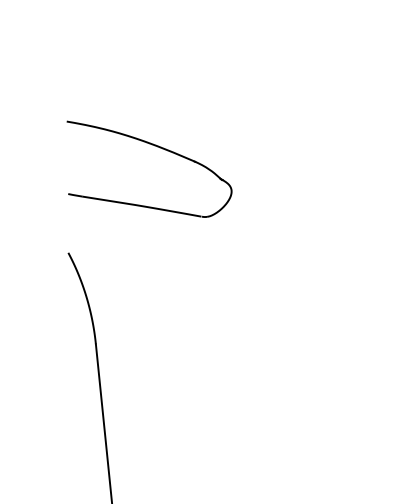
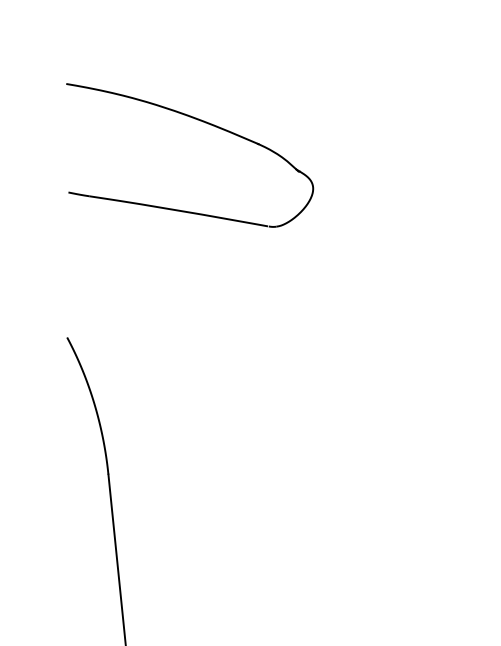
part: (157, 147) -> (202, 122), moved

